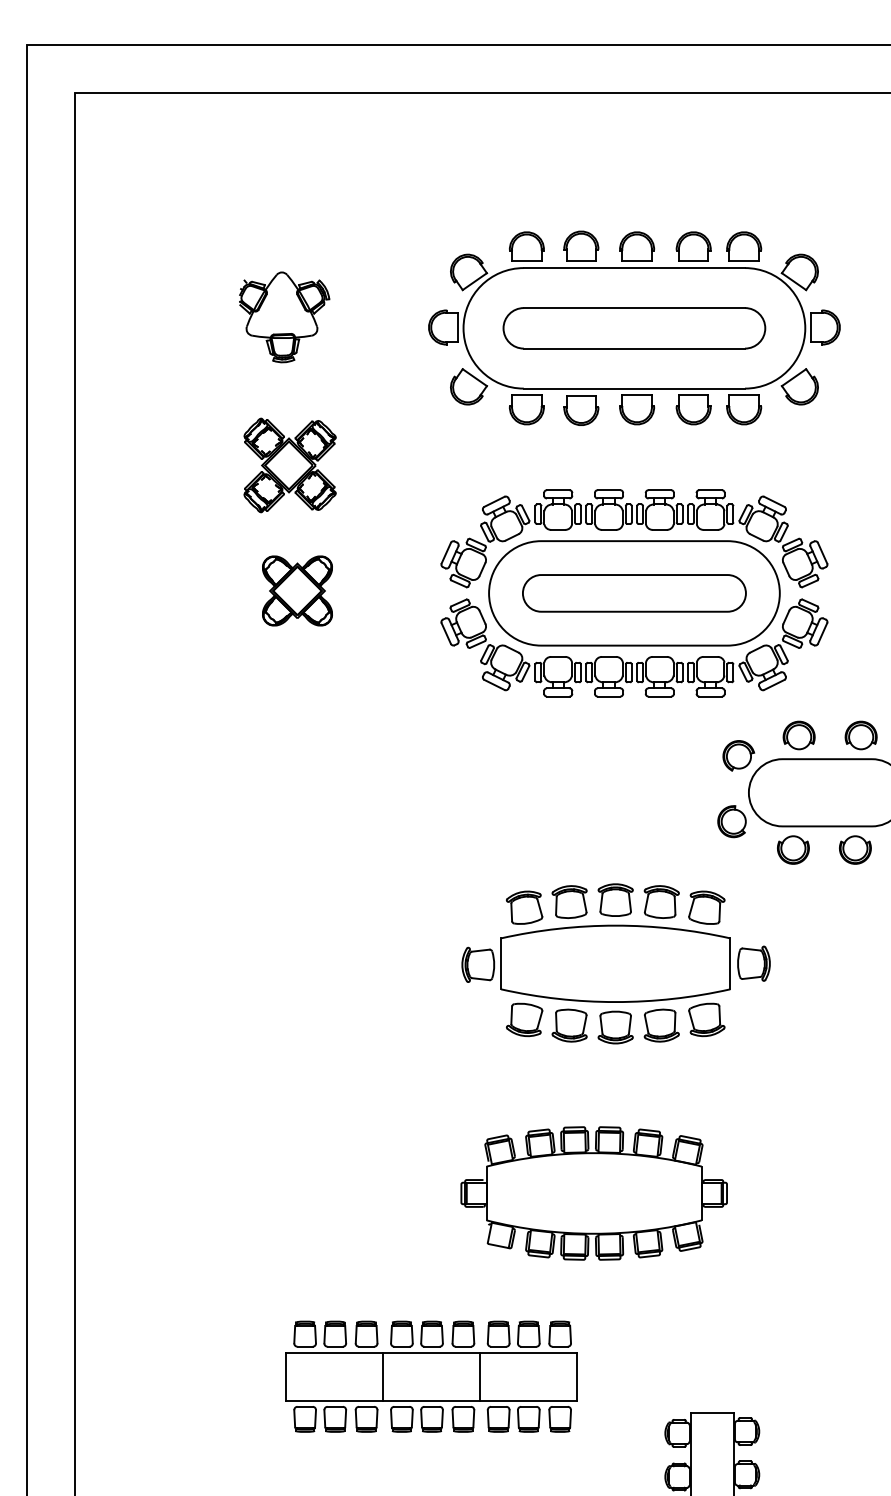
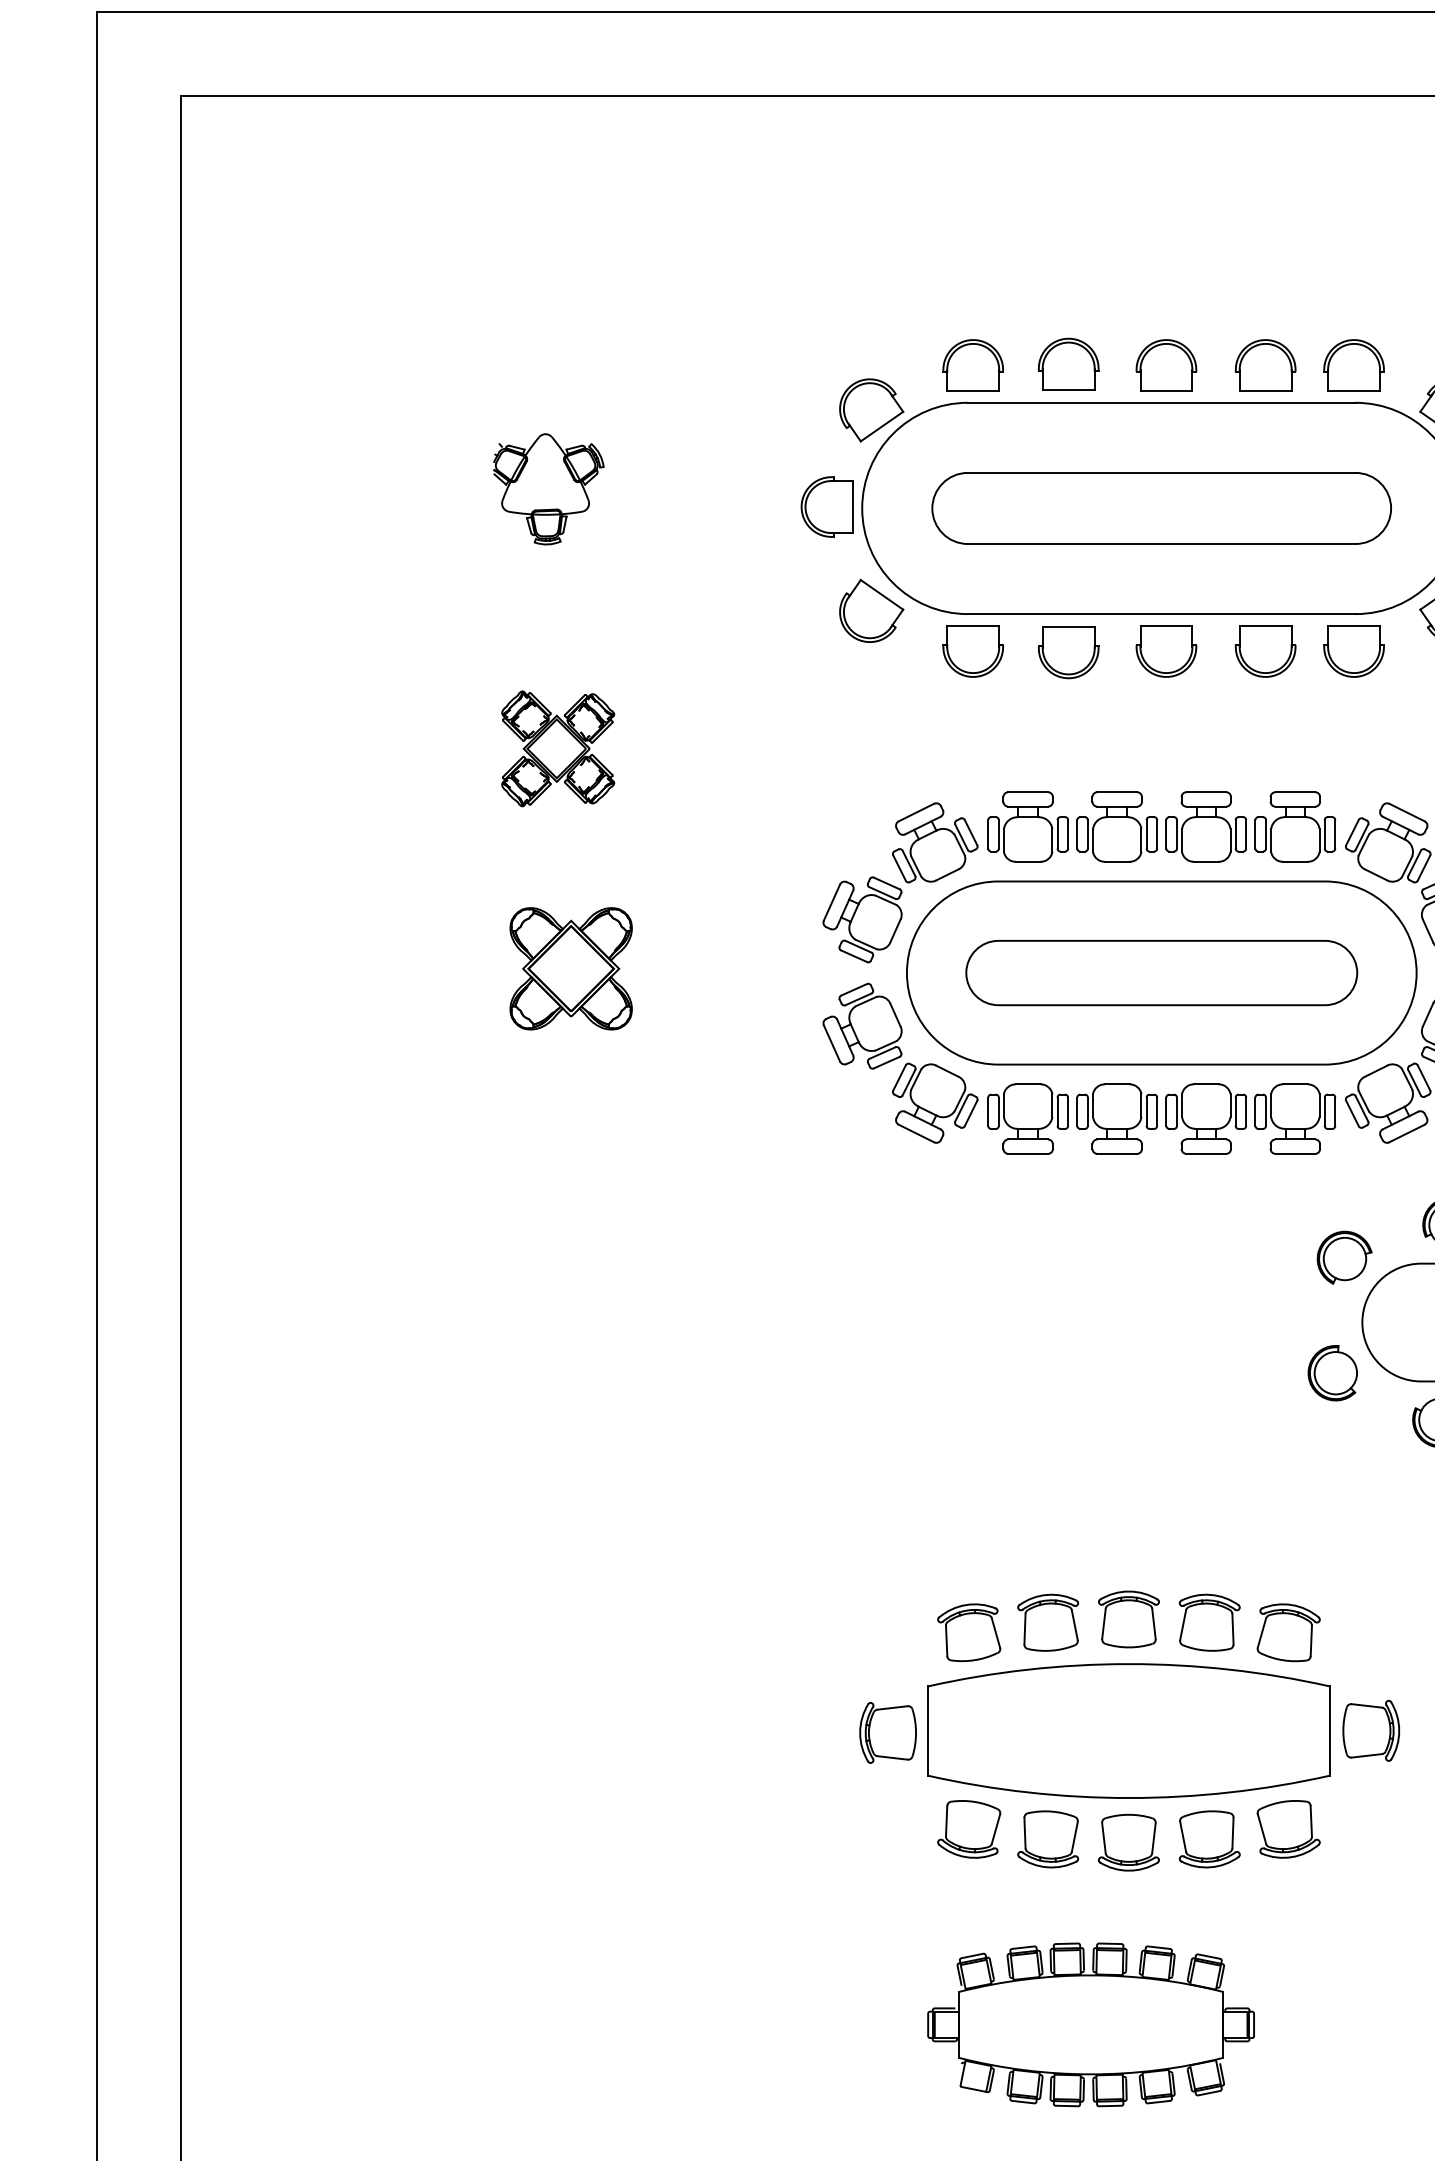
part: (284, 317) -> (548, 489), size x0.7
part: (289, 465) -> (557, 748), size x0.7
part: (615, 963) -> (1128, 1730), moved
part: (593, 1193) -> (1090, 2024), size x0.7

